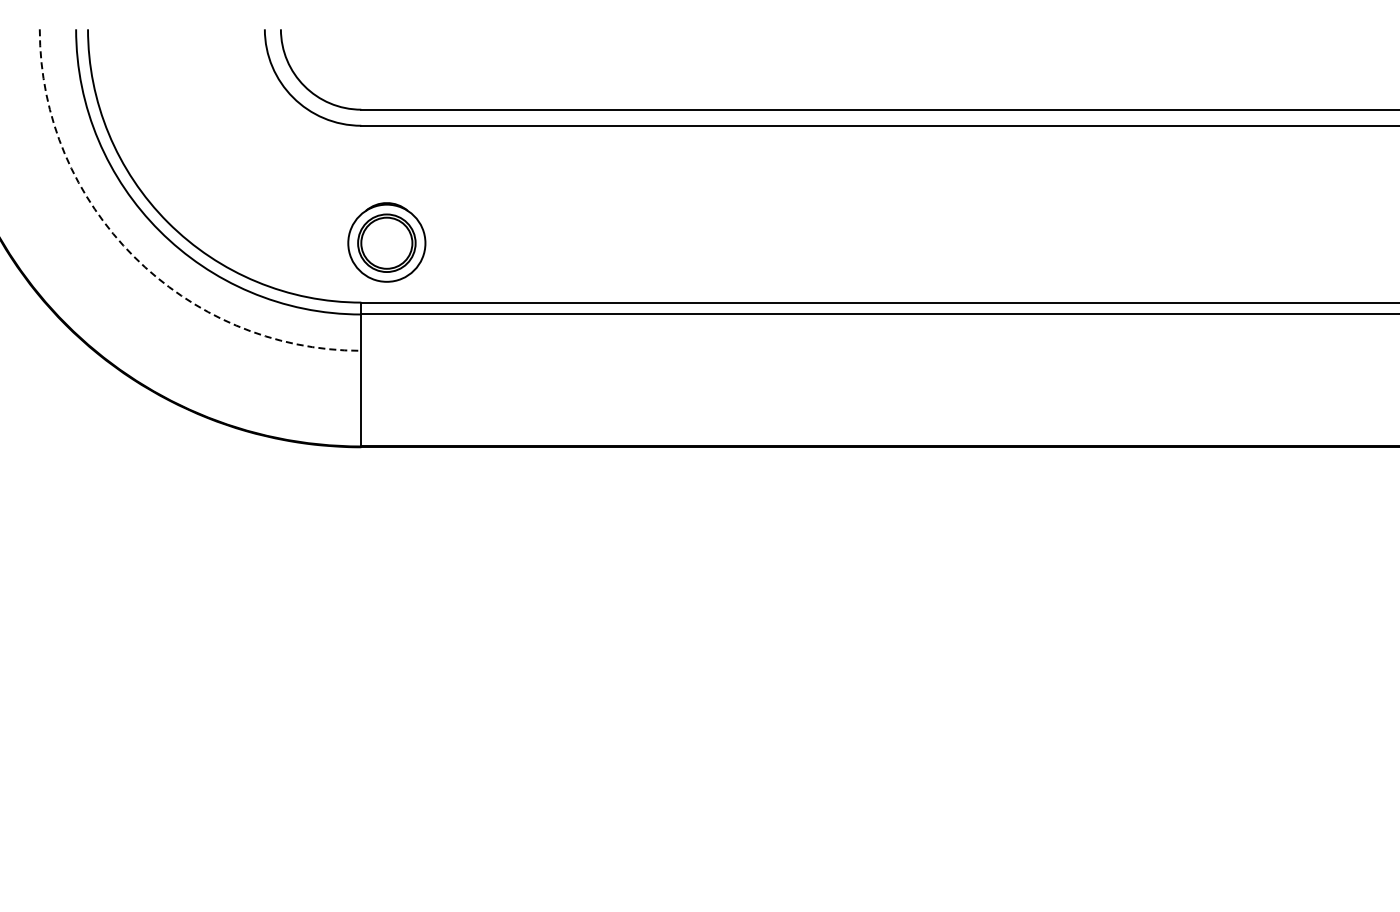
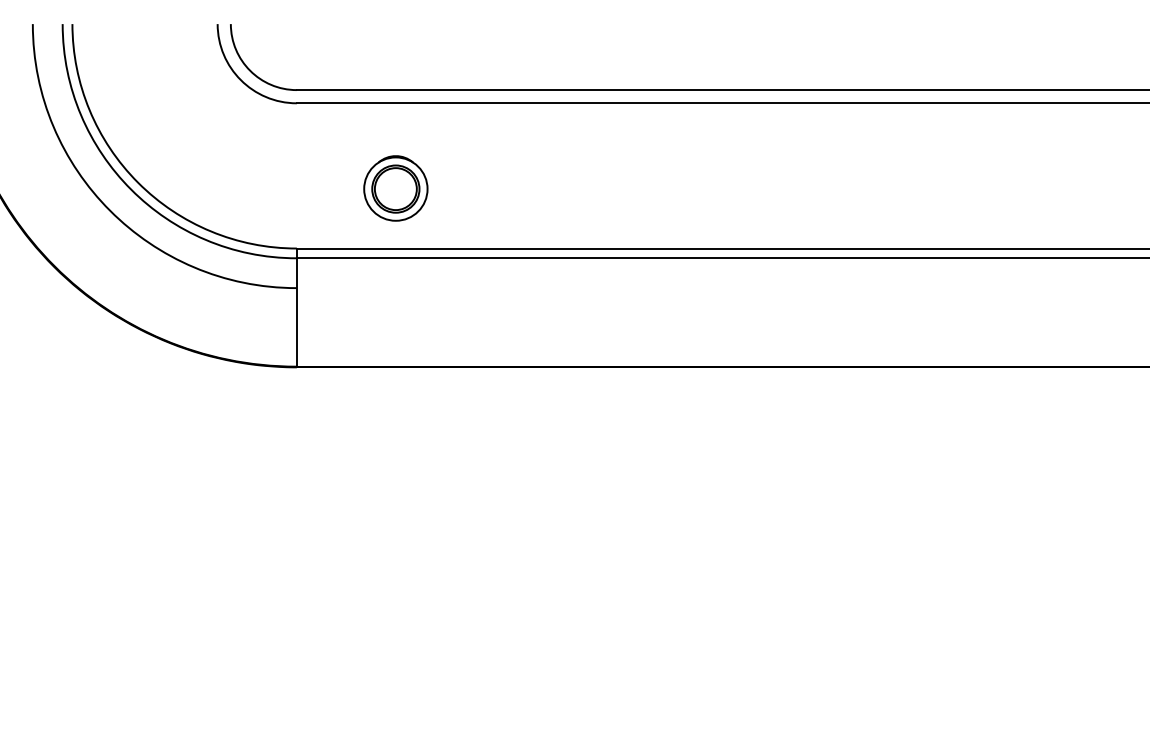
part: (386, 242) -> (395, 188), moved
arc: (133, 256) -> (109, 210), dashed -> solid

